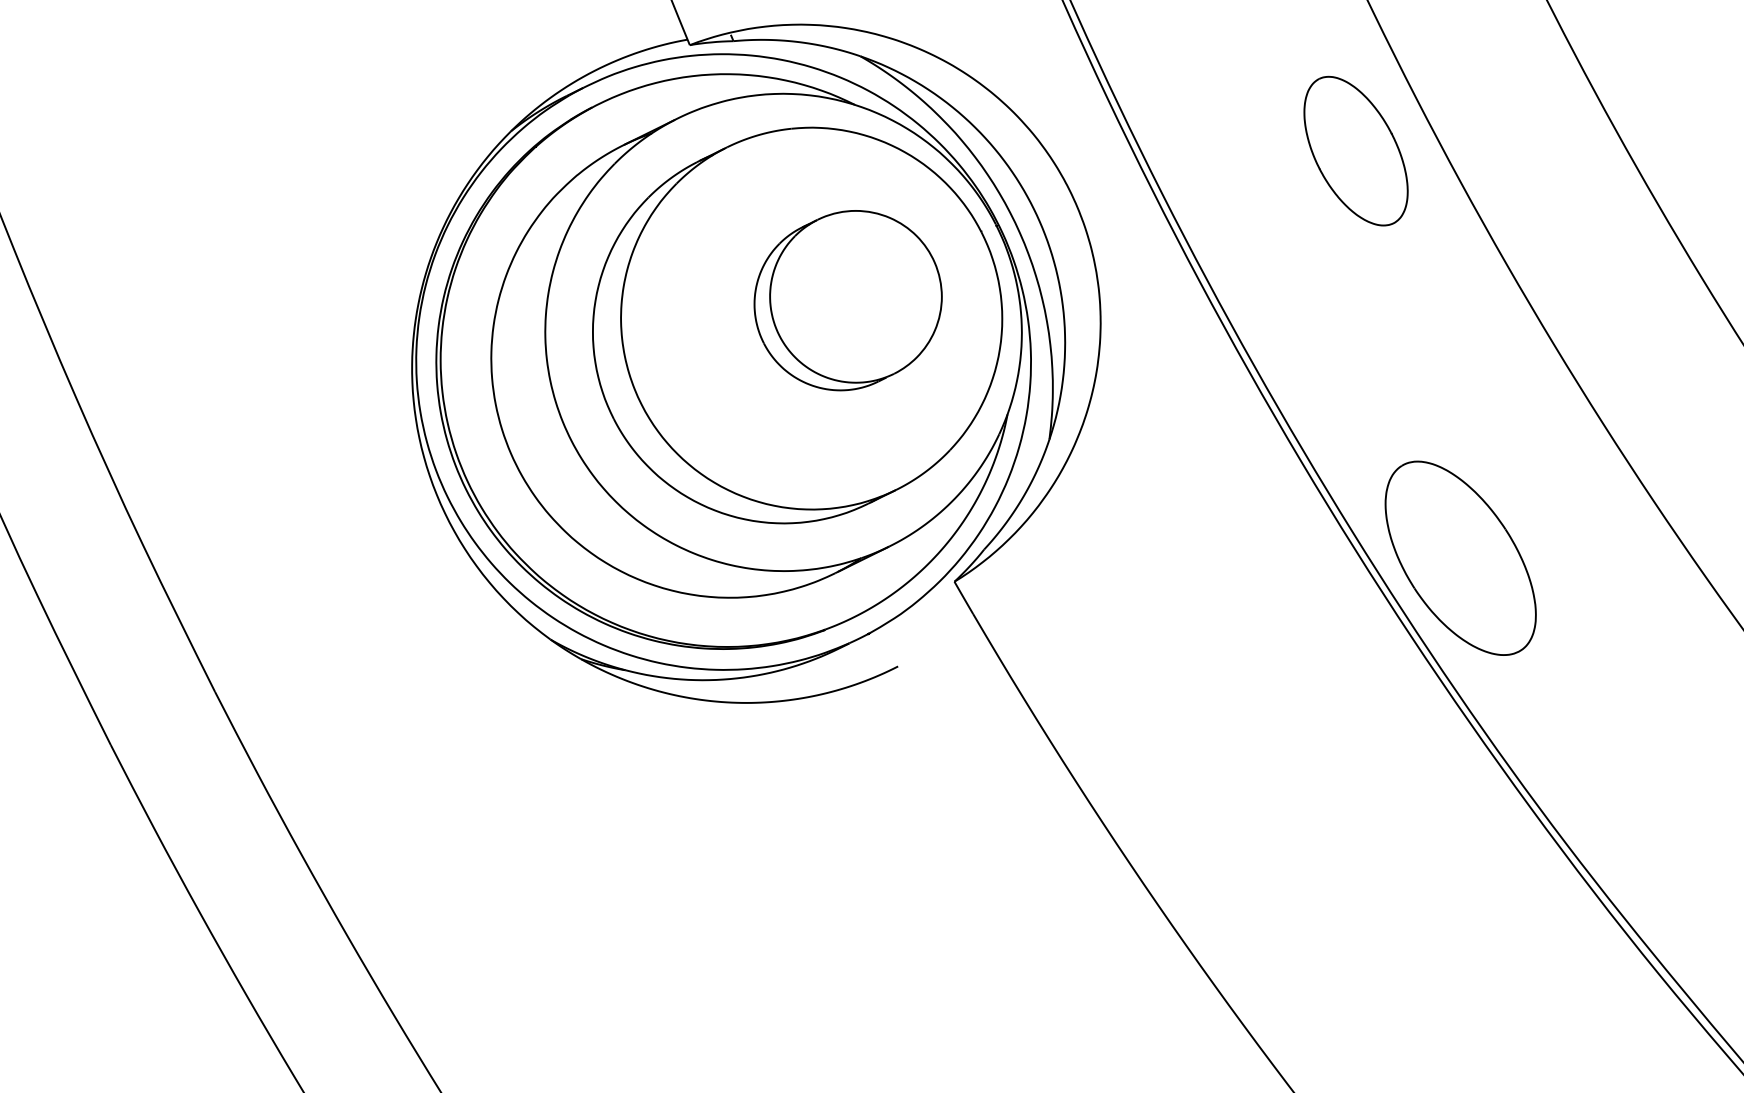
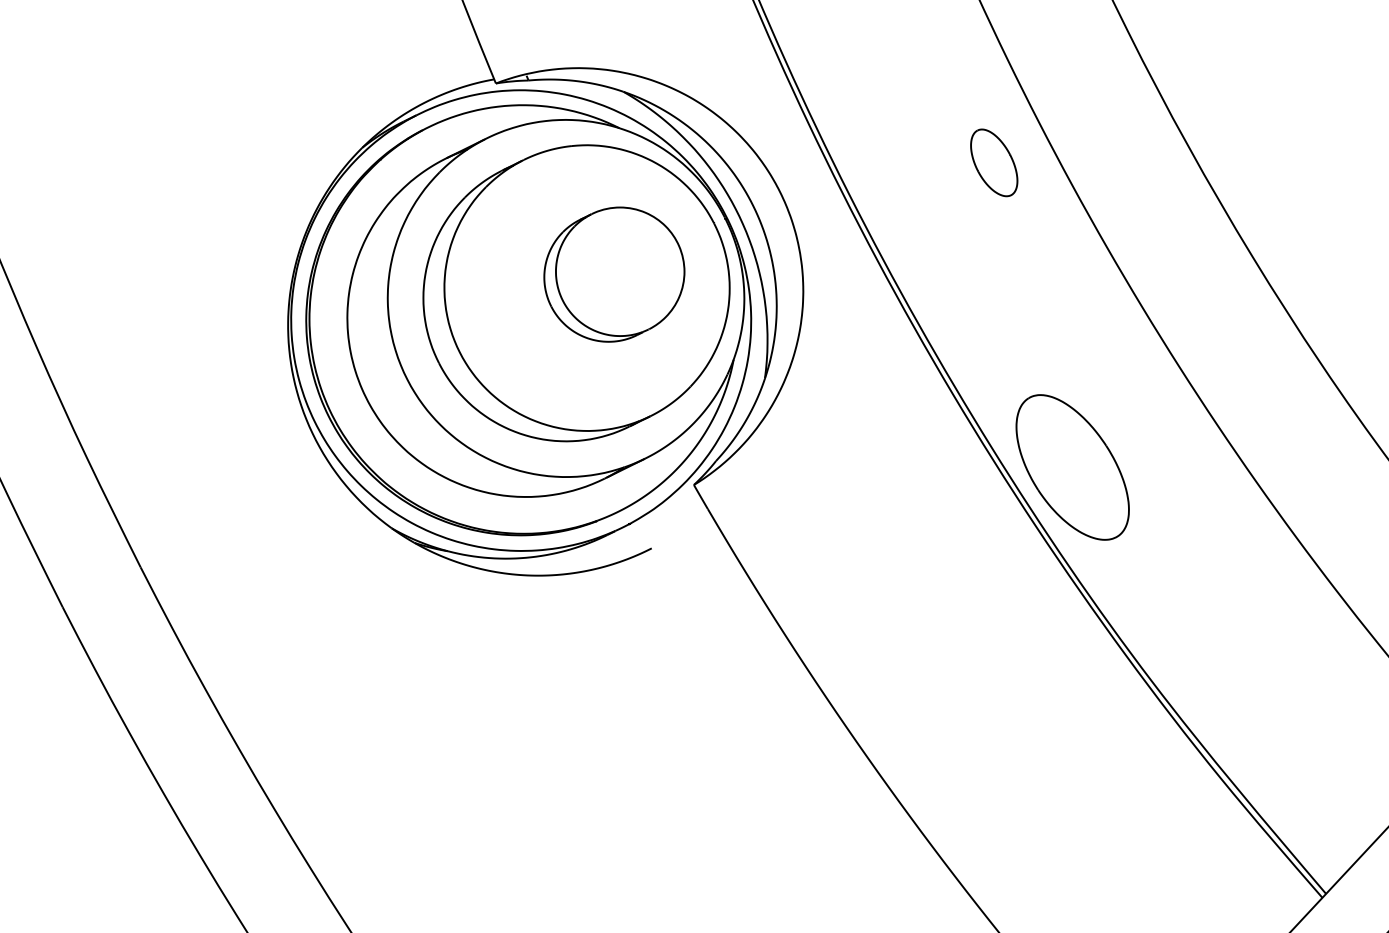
part: (1354, 150) -> (993, 162), size x0.6

